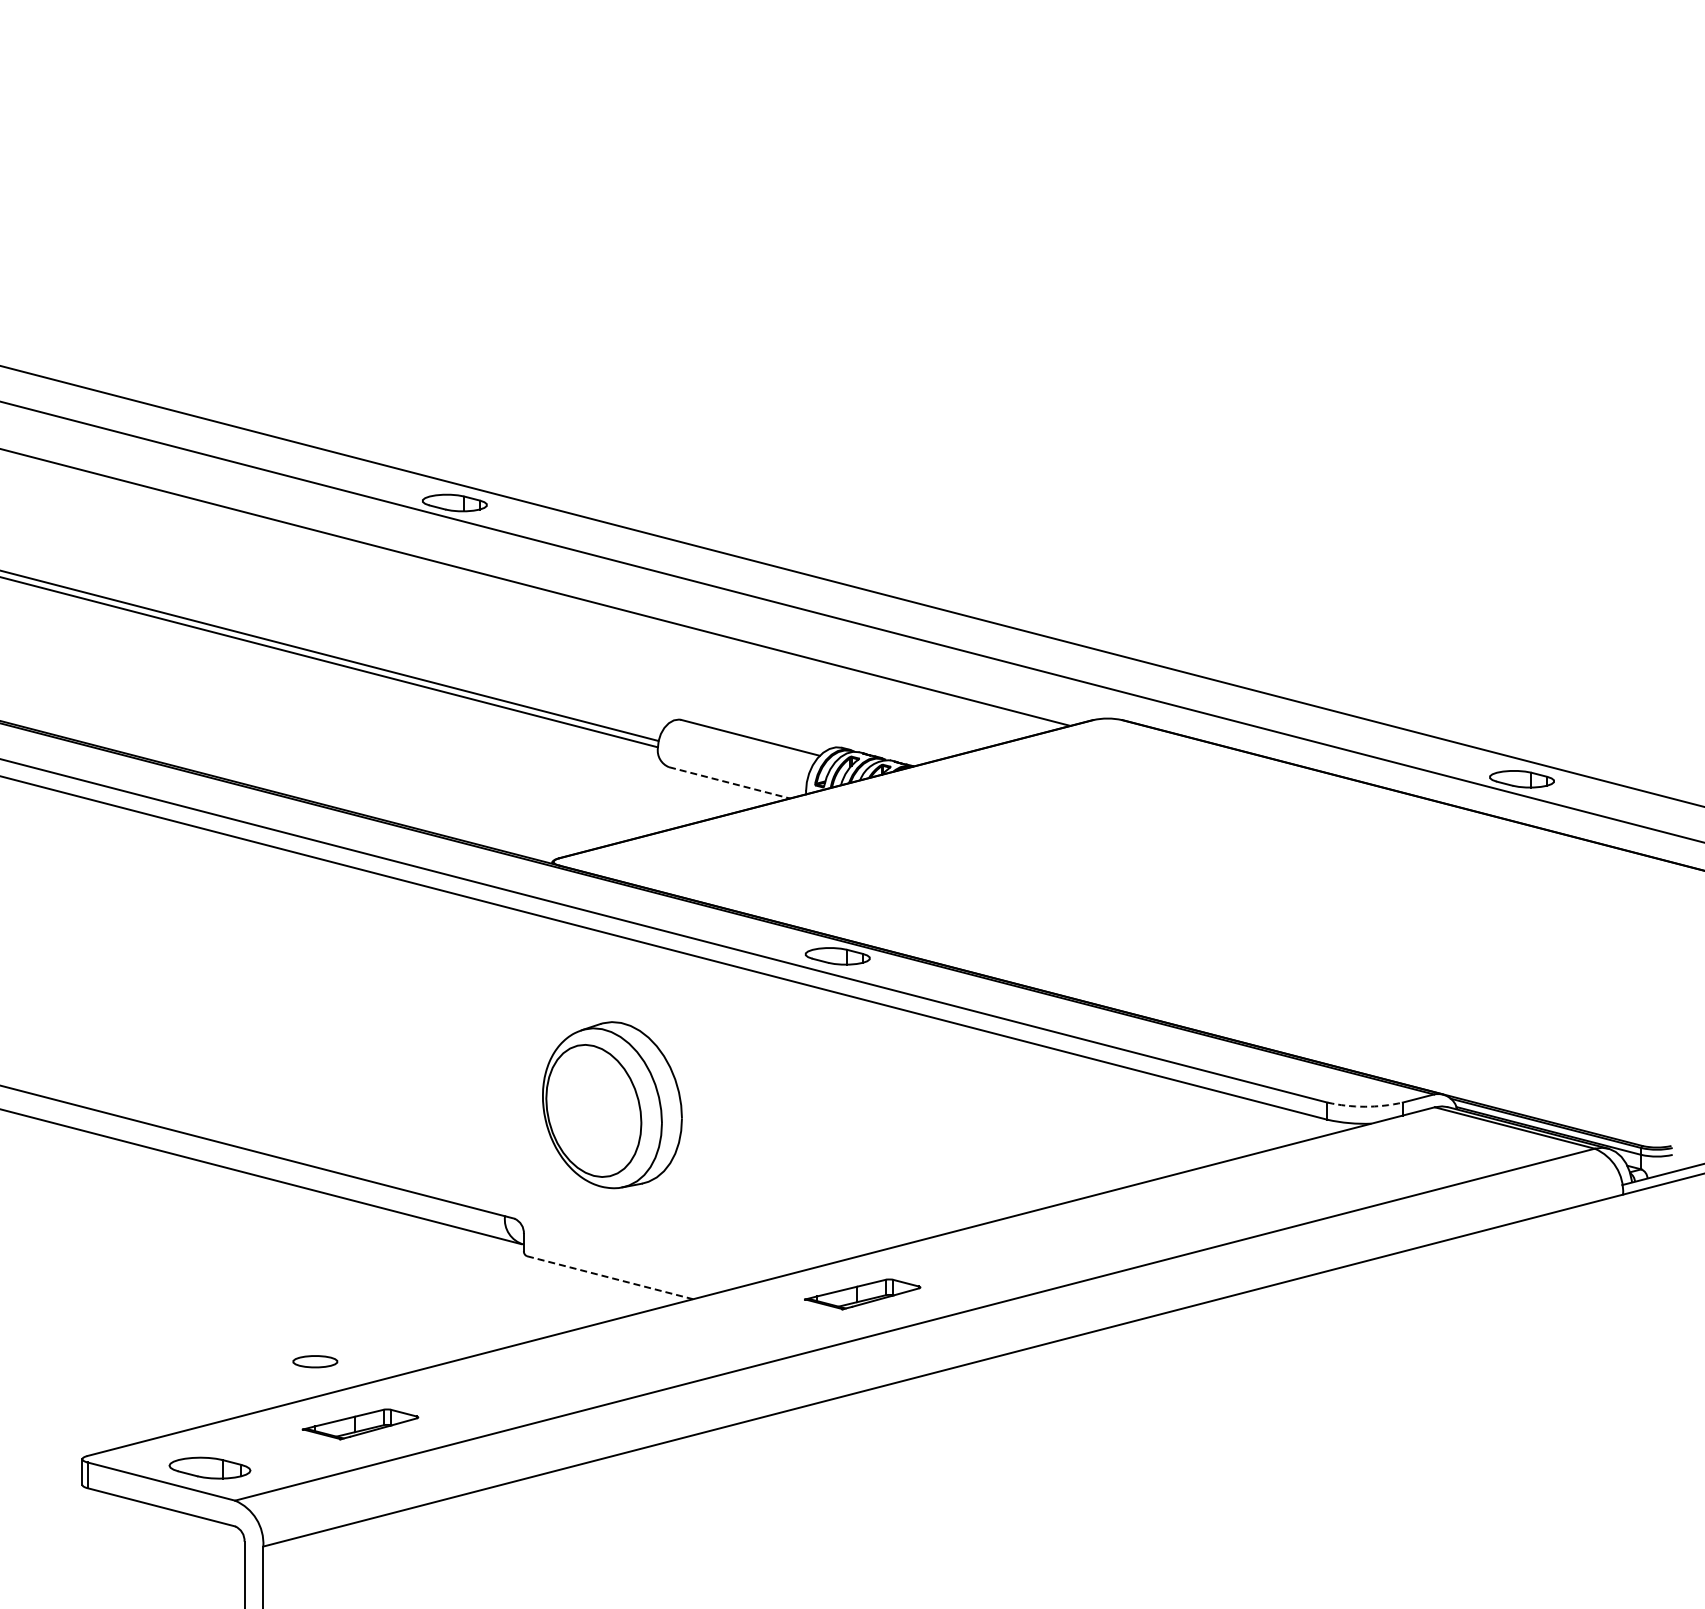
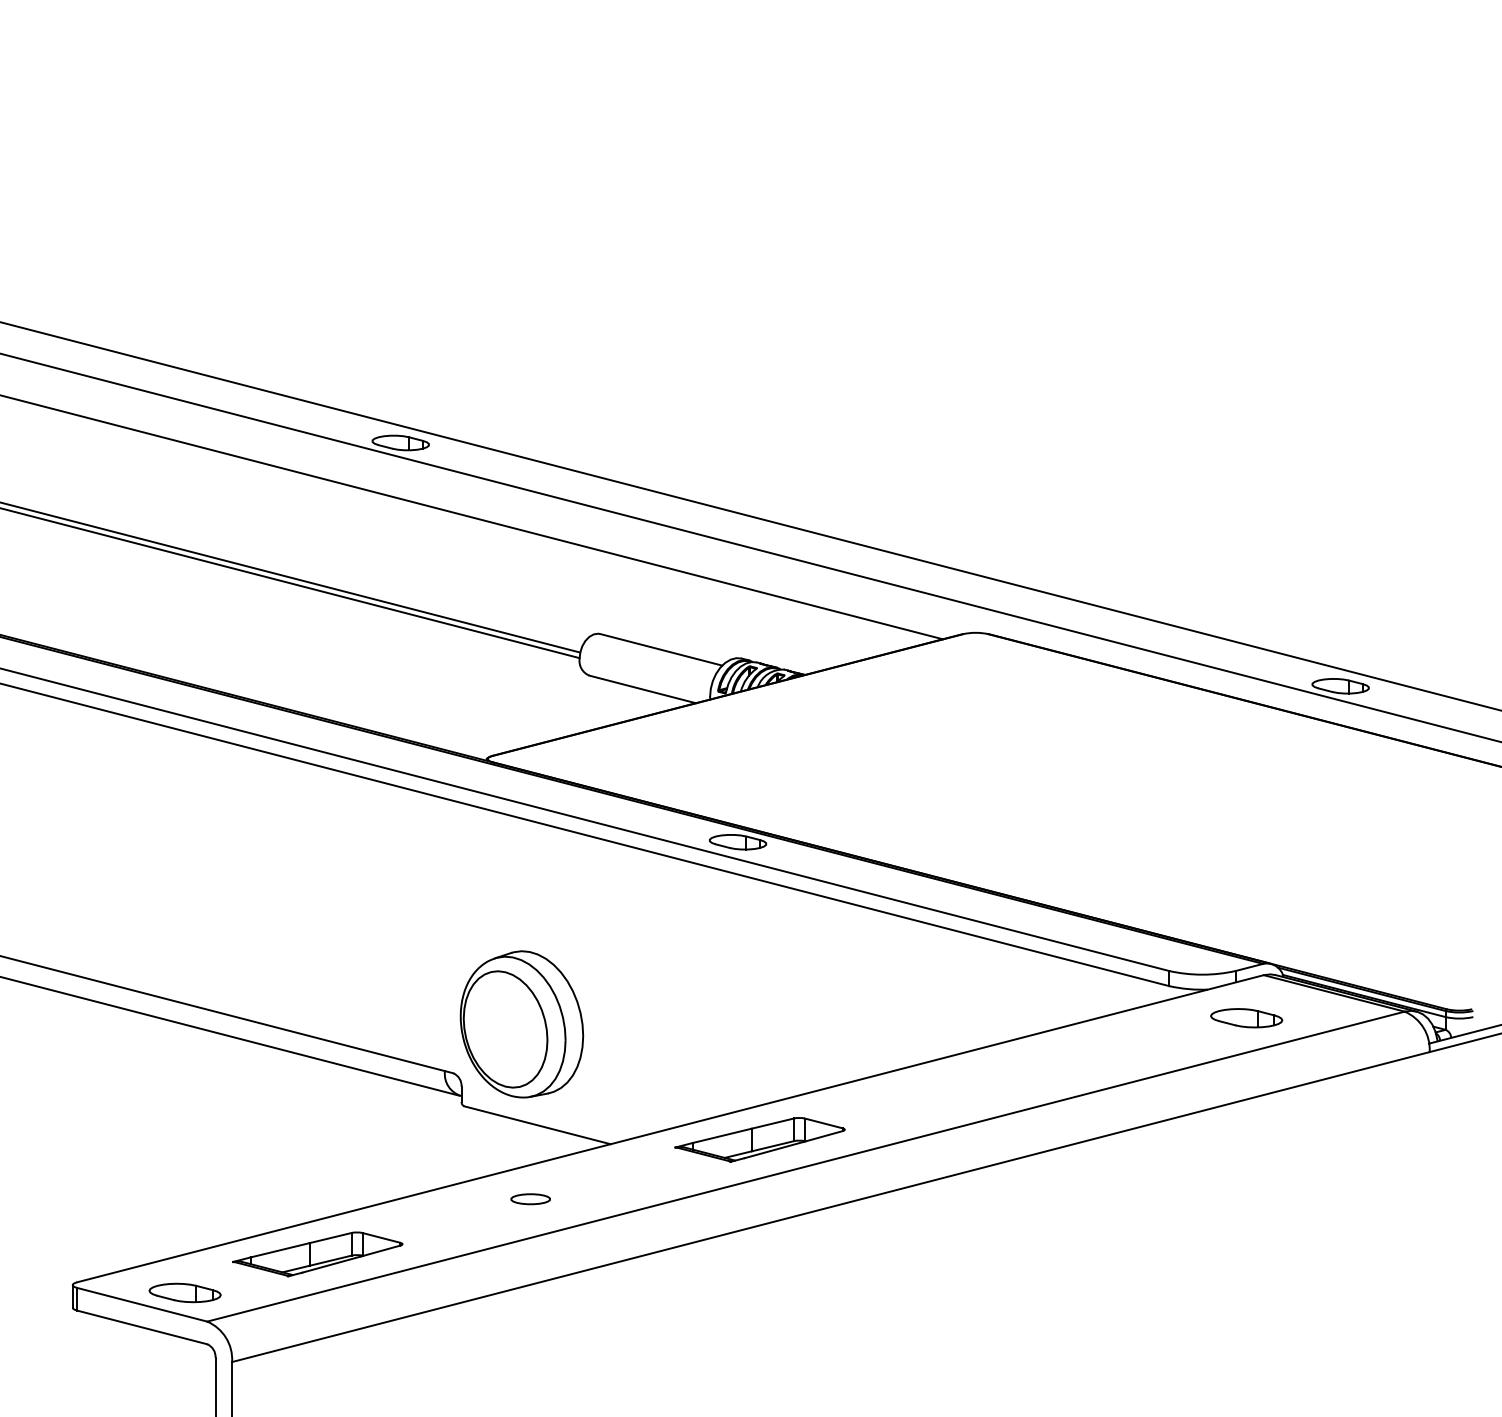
line: (730, 782) -> (643, 689), dashed -> solid
part: (612, 1105) -> (522, 1024), moved
arc: (1365, 1106) -> (1202, 974), dashed -> solid
part: (1415, 1155) -> (1246, 1017), added
line: (610, 1277) -> (537, 1125), dashed -> solid
part: (862, 1294) -> (759, 1140), size x1.67
part: (315, 1361) -> (530, 1199), moved
part: (360, 1424) -> (317, 1254), size x1.67

